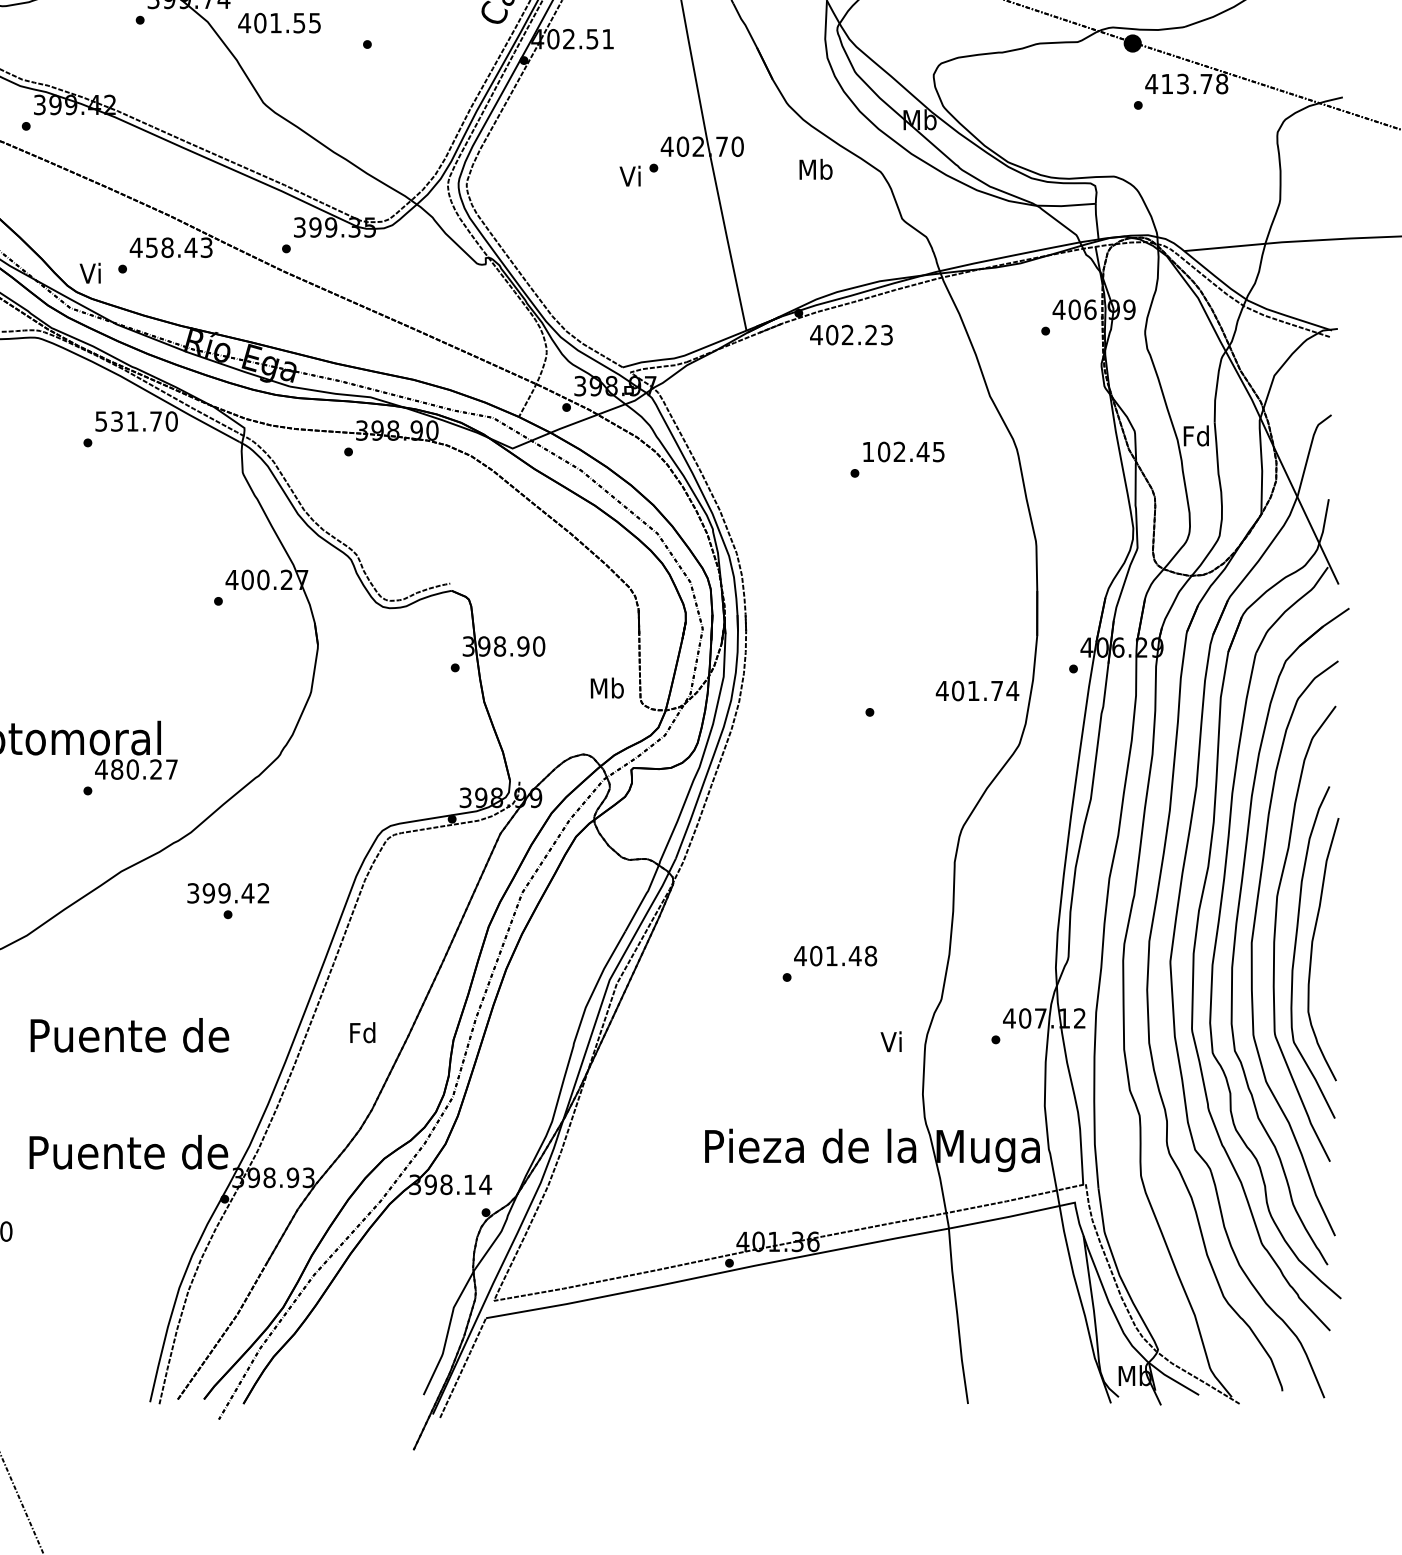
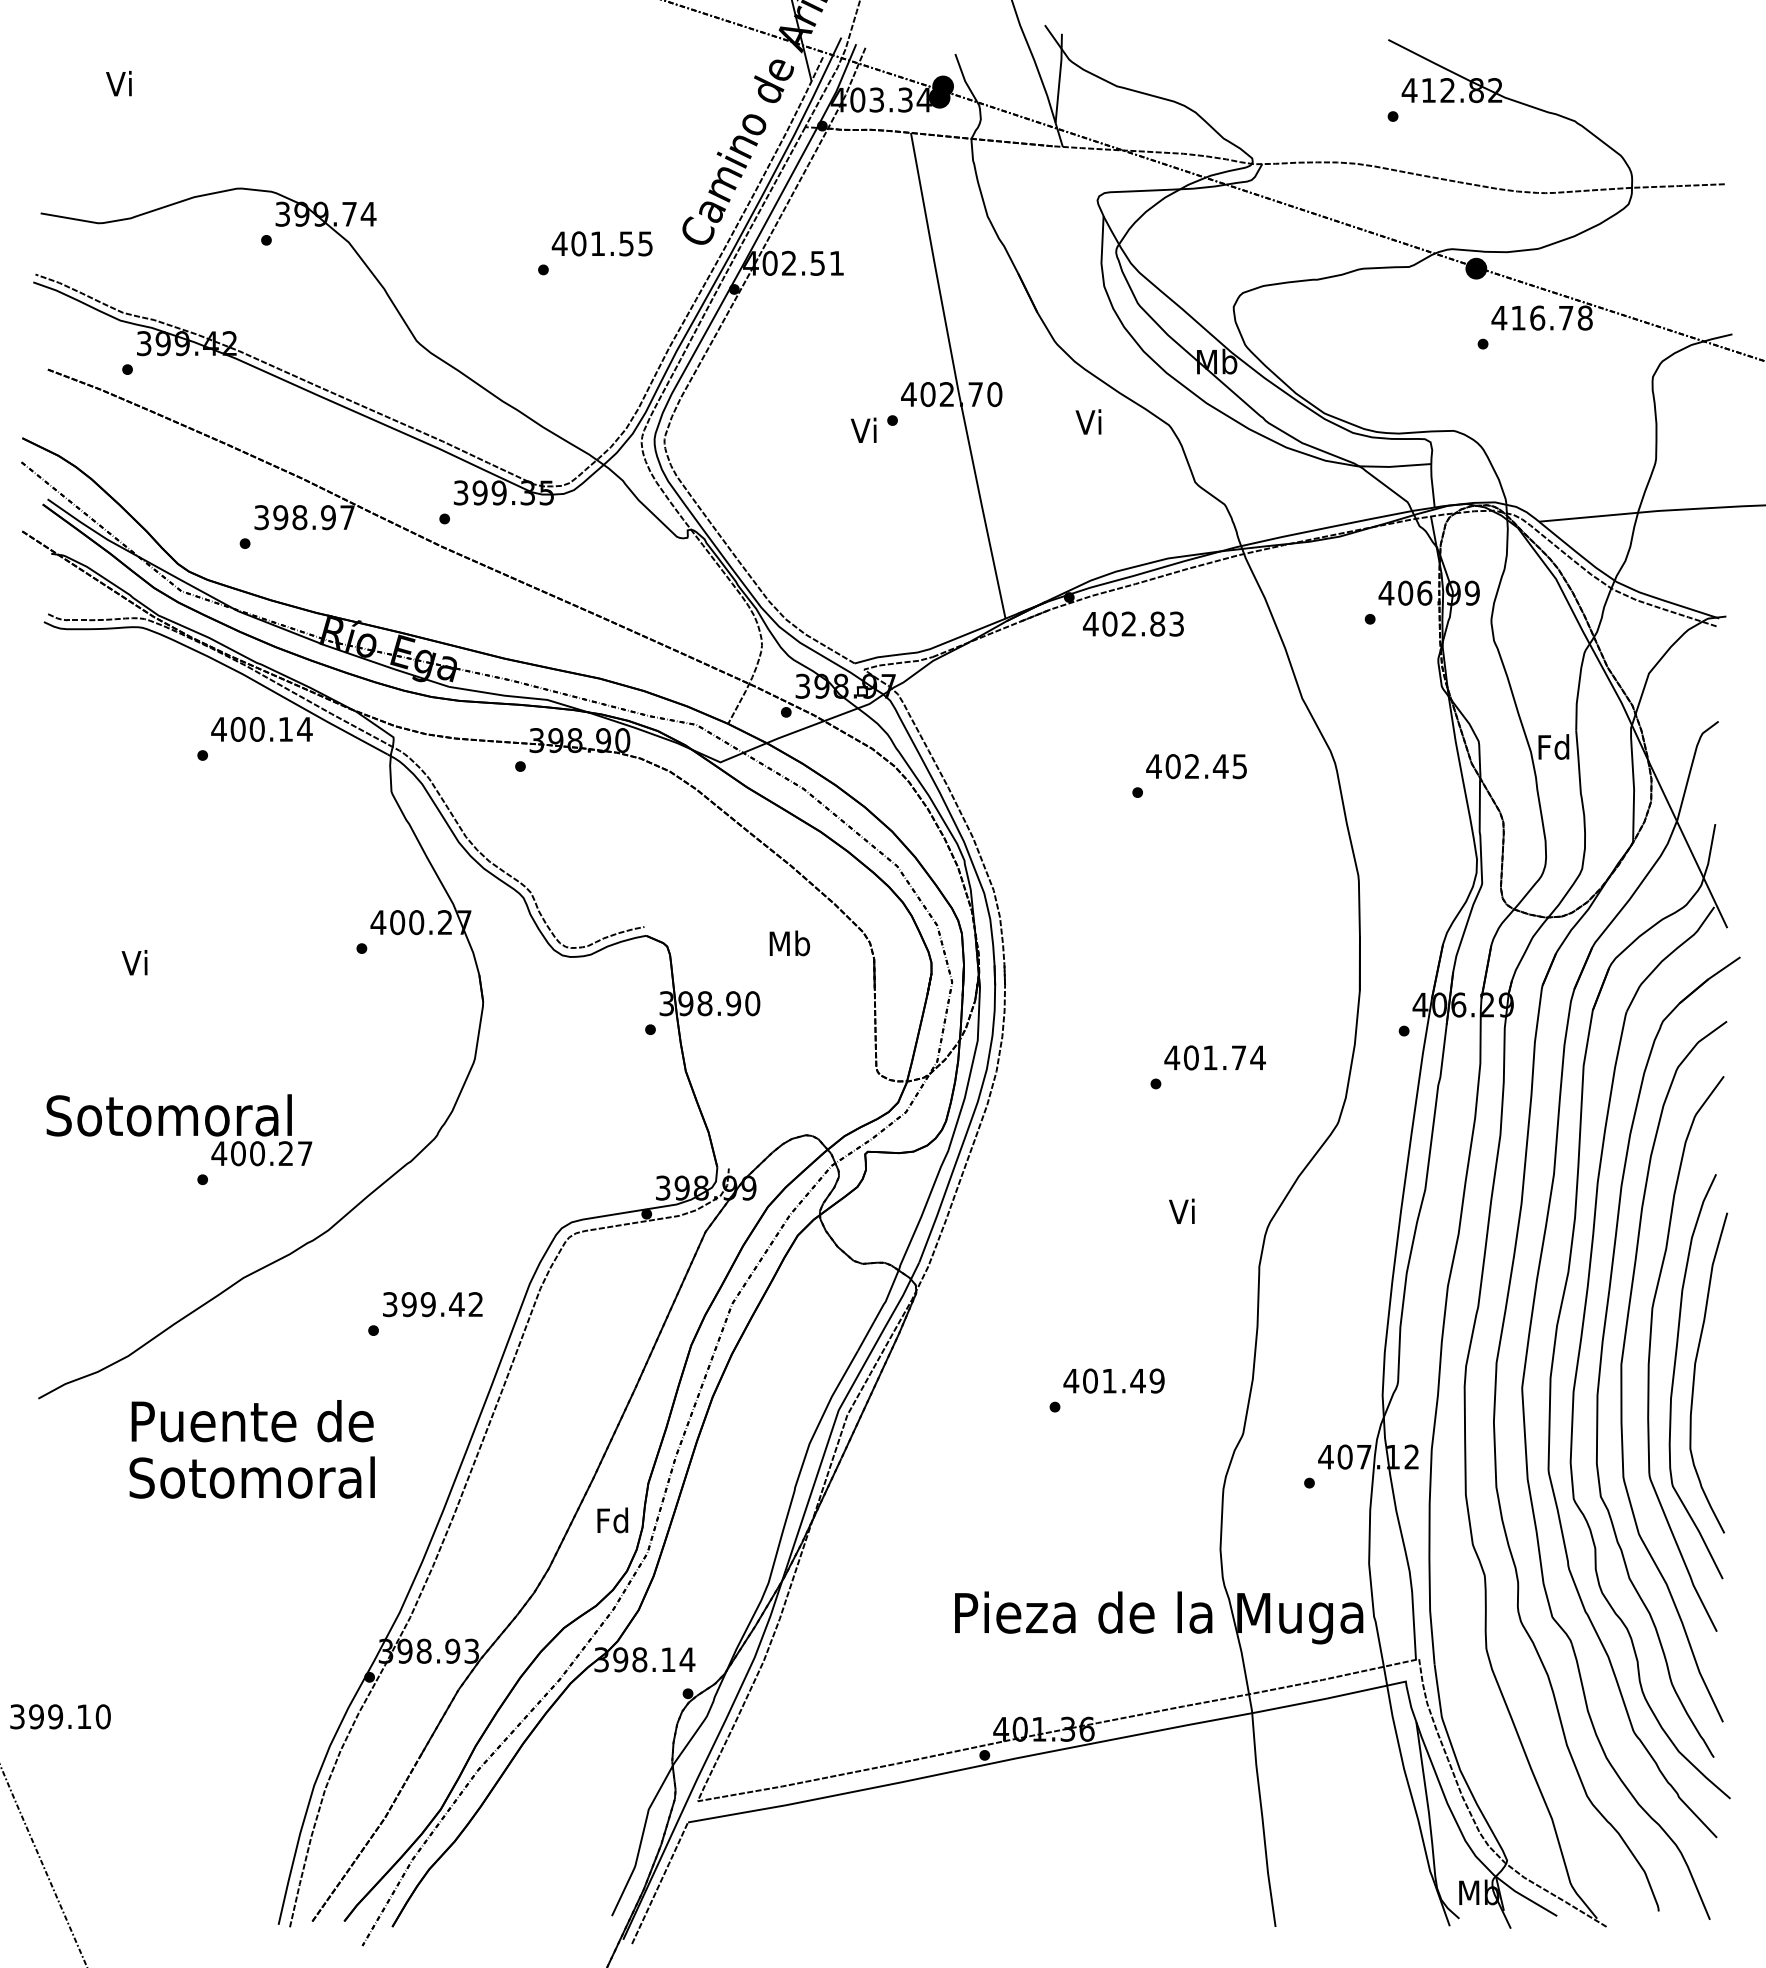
text: (278, 22) -> (601, 243), moved
text: (1182, 83) -> (1537, 317), 413.78 -> 416.78
text: (816, 168) -> (1090, 421), Mb -> Vi
text: (170, 247) -> (303, 517), 458.43 -> 398.97
text: (90, 273) -> (134, 962), moved
text: (871, 334) -> (1157, 623), 402.23 -> 402.83
text: (136, 421) -> (261, 729), 531.70 -> 400.14
text: (867, 451) -> (1153, 766), 102.45 -> 402.45
text: (607, 688) -> (789, 943), moved
text: (977, 690) -> (1214, 1057), moved
text: (117, 769) -> (238, 1153), 480.27 -> 400.27
text: (227, 893) -> (432, 1304), moved
text: (870, 955) -> (1156, 1380), 401.48 -> 401.49
text: (362, 1032) -> (612, 1520), moved
text: (127, 1035) -> (251, 1477), Puente de -> Sotomoral
text: (890, 1040) -> (1181, 1210), moved
text: (128, 1152) -> (252, 1421), moved

